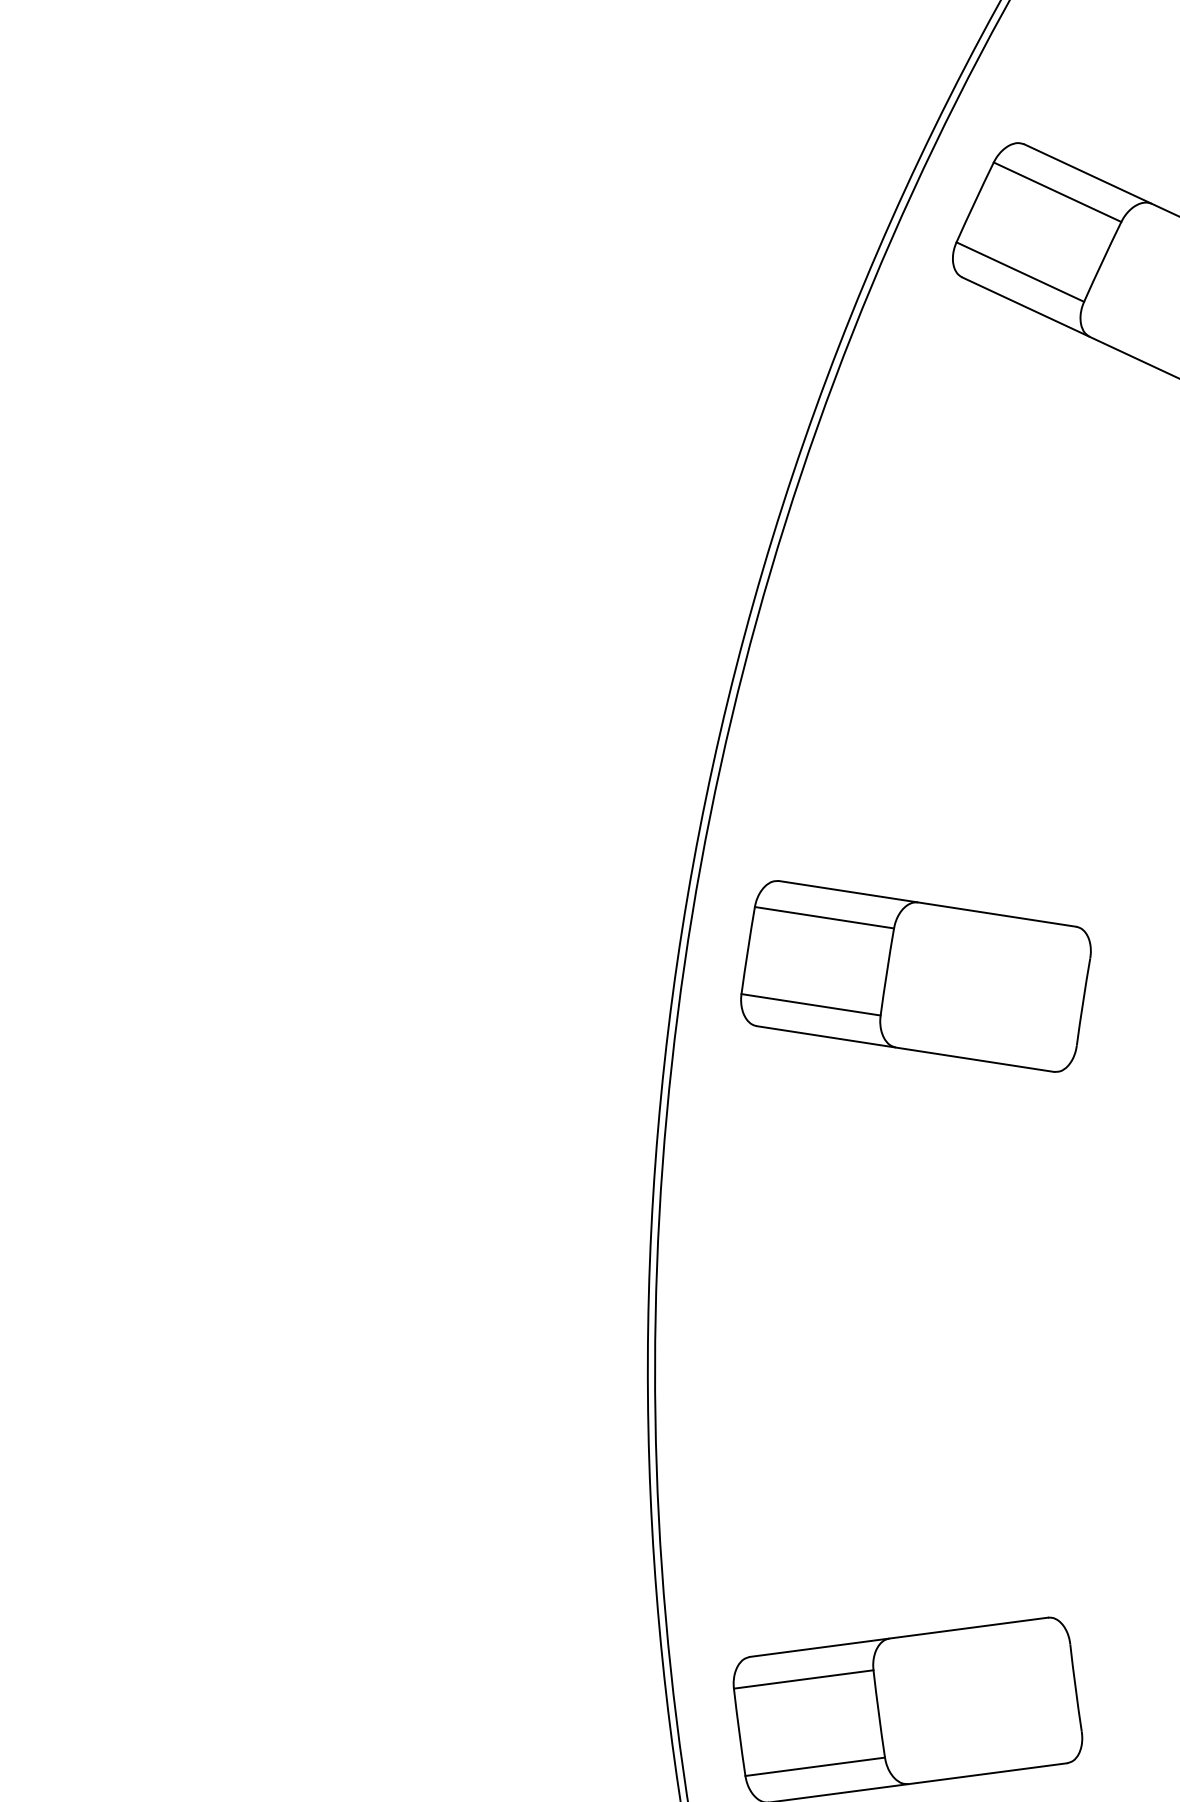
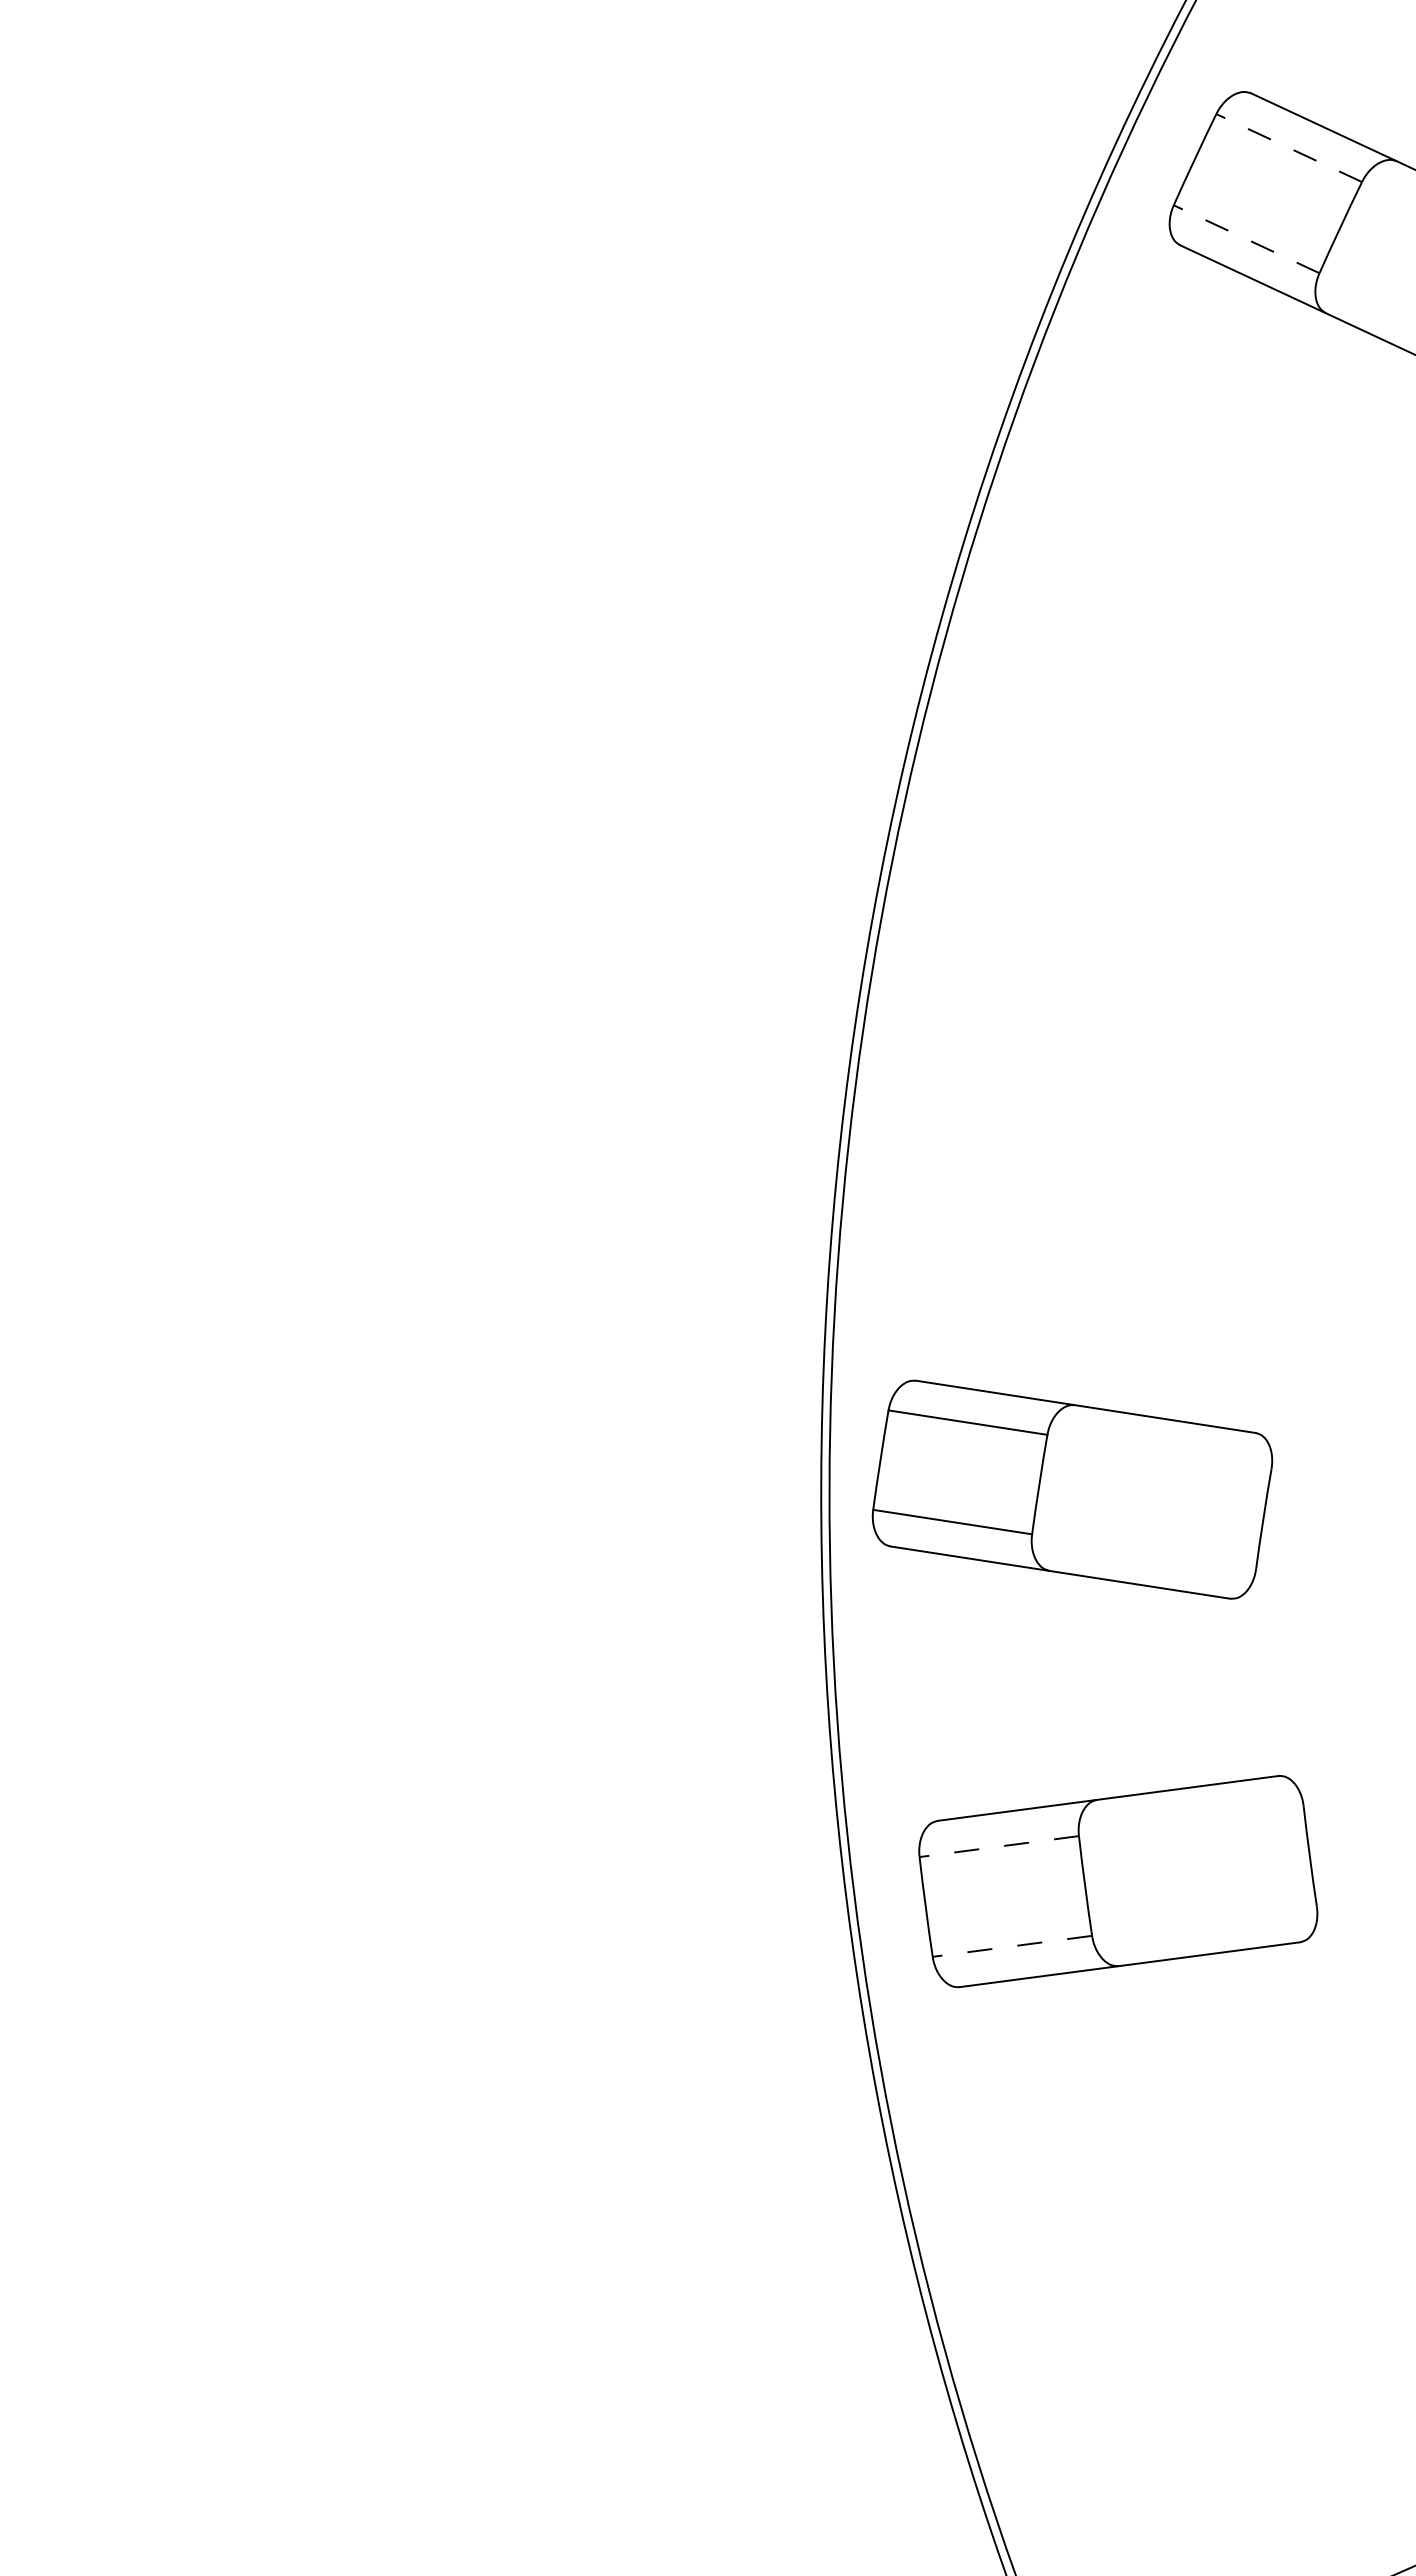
line: (1056, 191) -> (1288, 147), solid -> dashed
line: (1020, 272) -> (1246, 239), solid -> dashed
part: (916, 976) -> (1072, 1489), moved
line: (803, 1679) -> (998, 1846), solid -> dashed
line: (814, 1766) -> (1011, 1946), solid -> dashed

